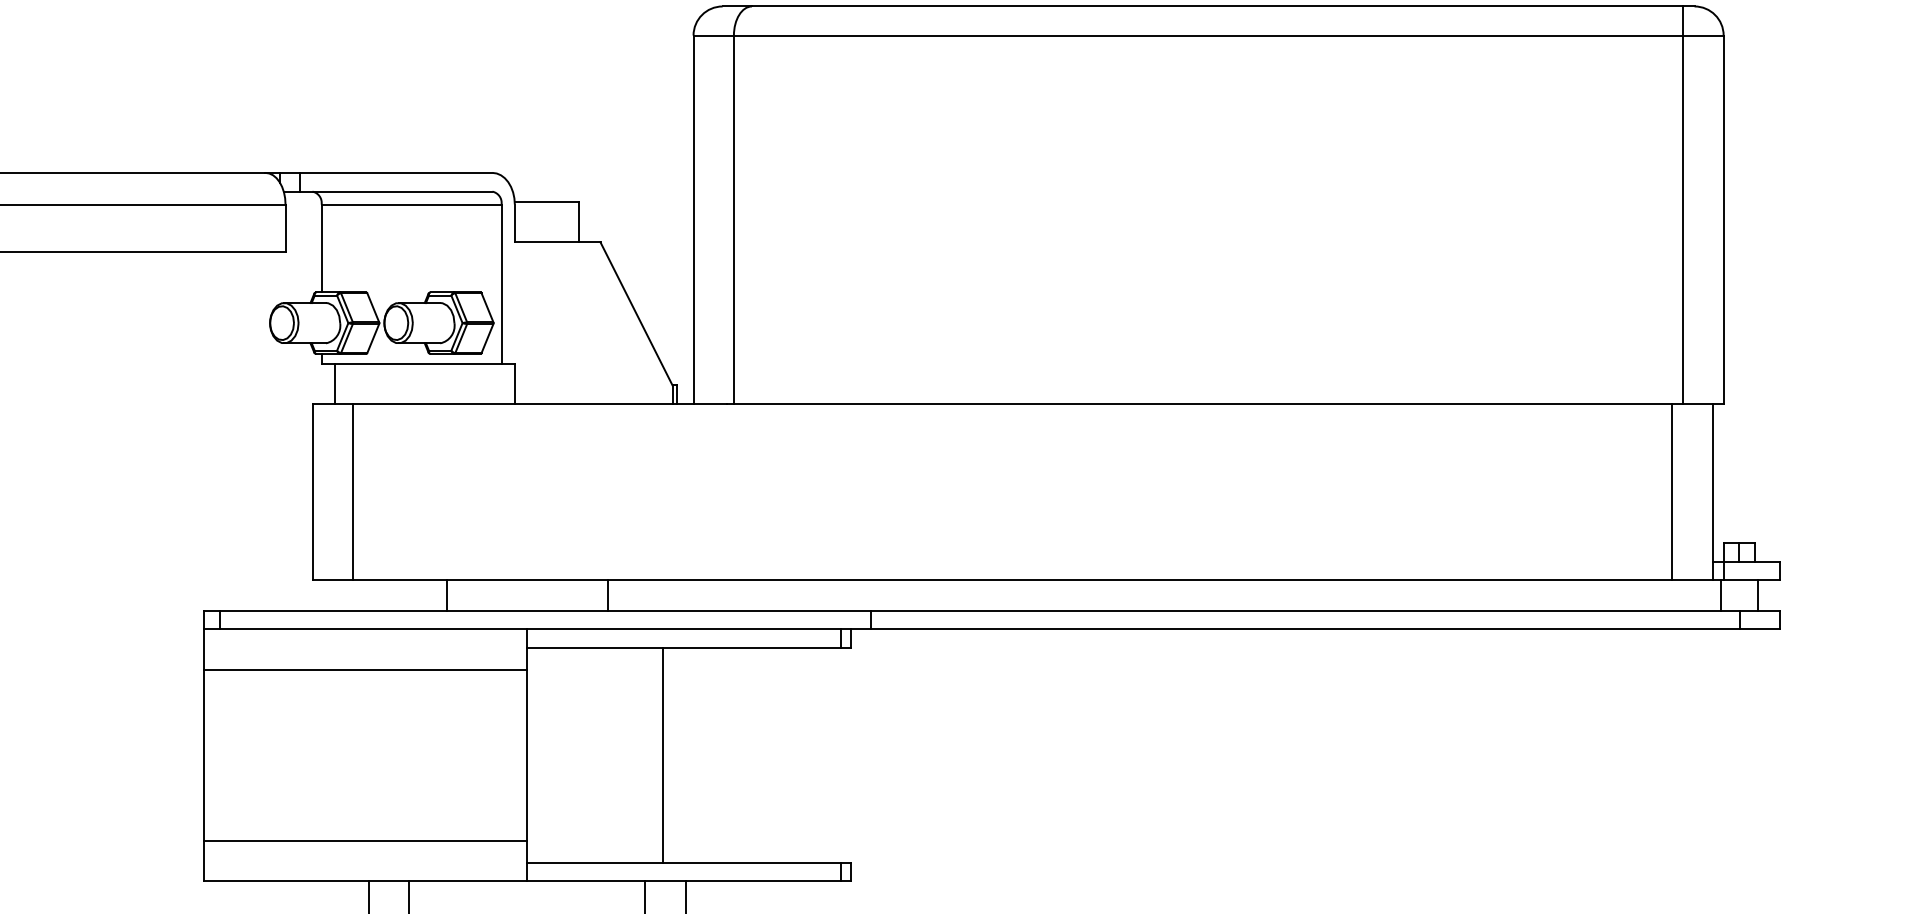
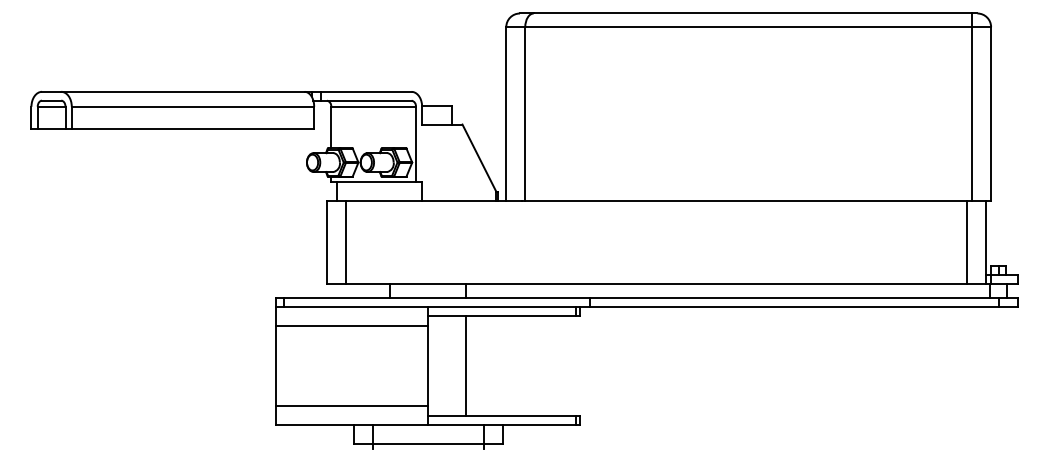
line: (664, 754) -> (466, 365), moved

